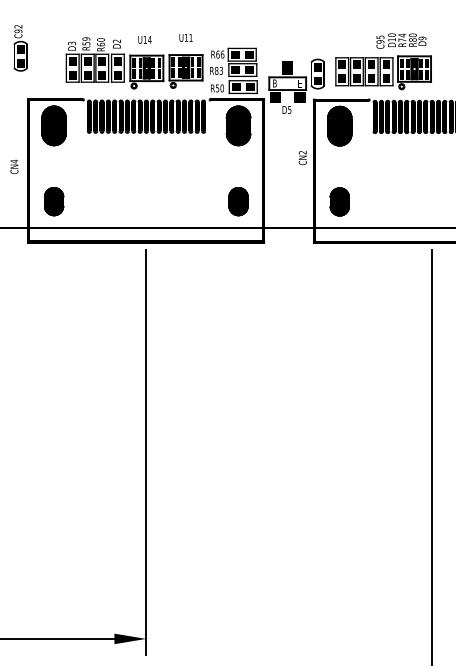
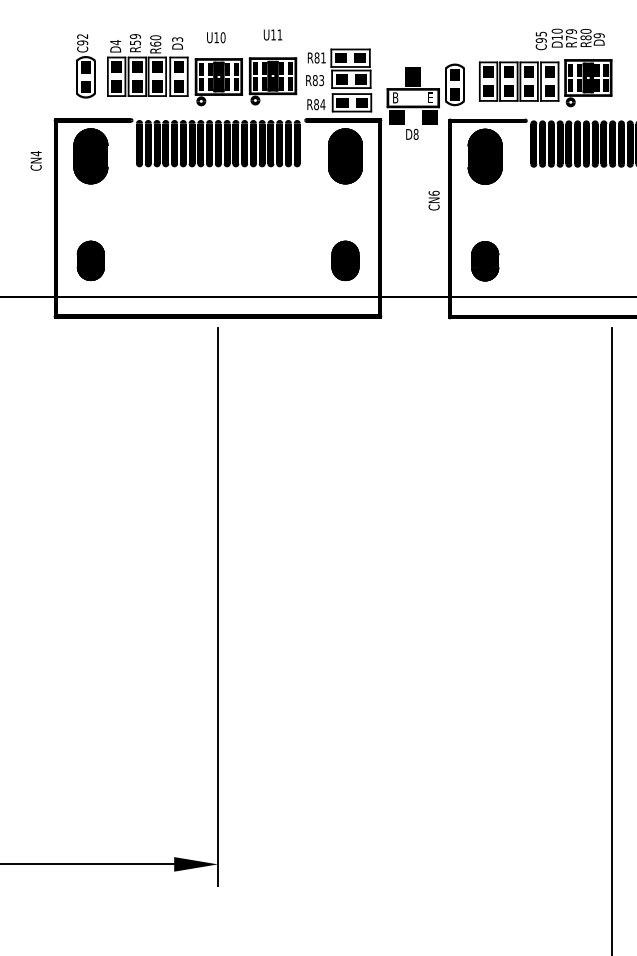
text: (402, 35) -> (571, 31), R74 -> R79
text: (149, 39) -> (222, 37), U14 -> U10
text: (116, 41) -> (177, 39), D2 -> D3
text: (71, 43) -> (115, 42), D3 -> D4
text: (20, 48) -> (85, 66), moved
text: (219, 54) -> (319, 57), R66 -> R81
text: (219, 88) -> (319, 104), R50 -> R84
text: (289, 109) -> (415, 133), D5 -> D8
text: (302, 152) -> (433, 192), CN2 -> CN6
text: (13, 166) -> (35, 160), moved

